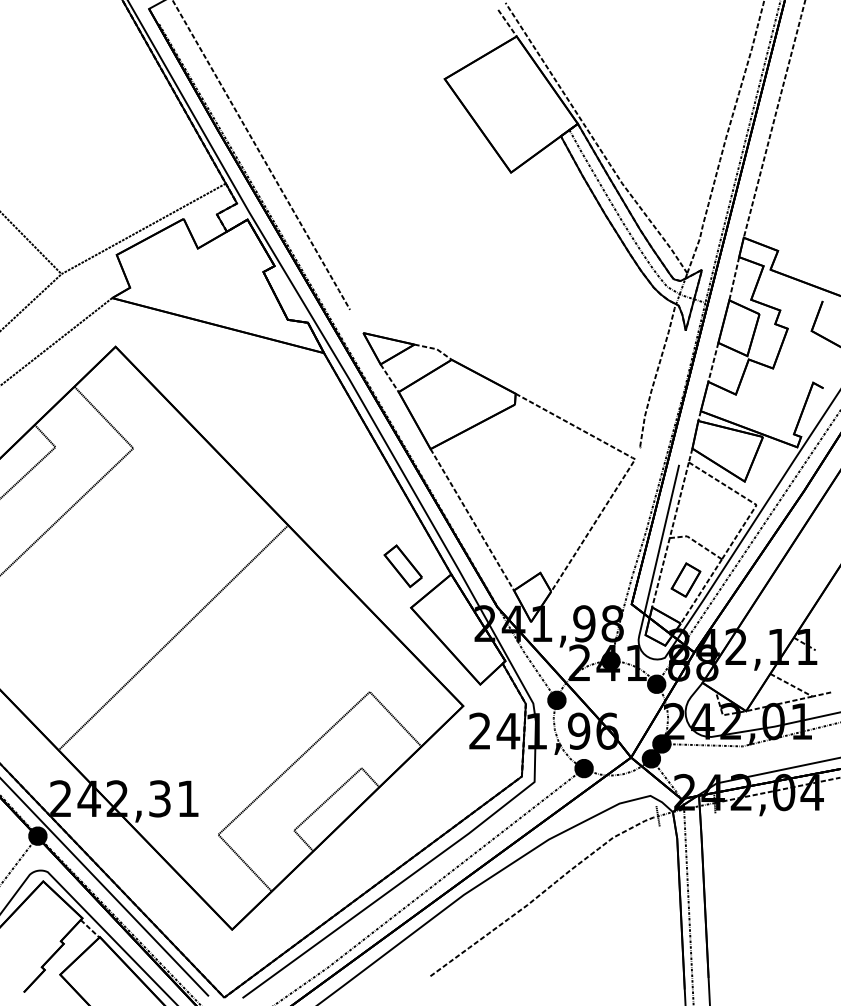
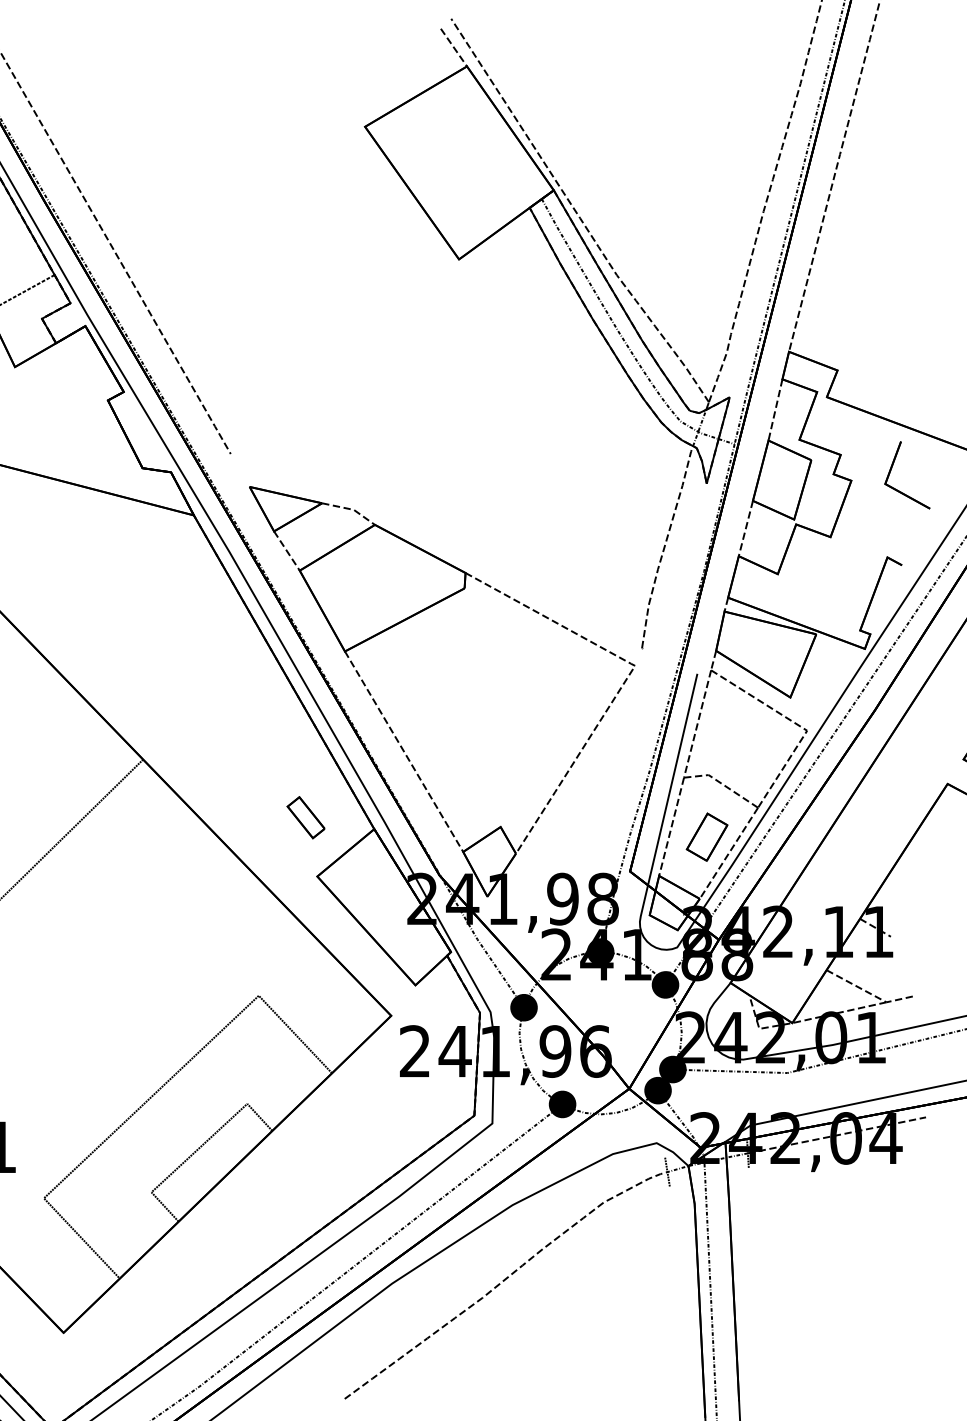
part: (402, 566) -> (305, 817), size x0.7

